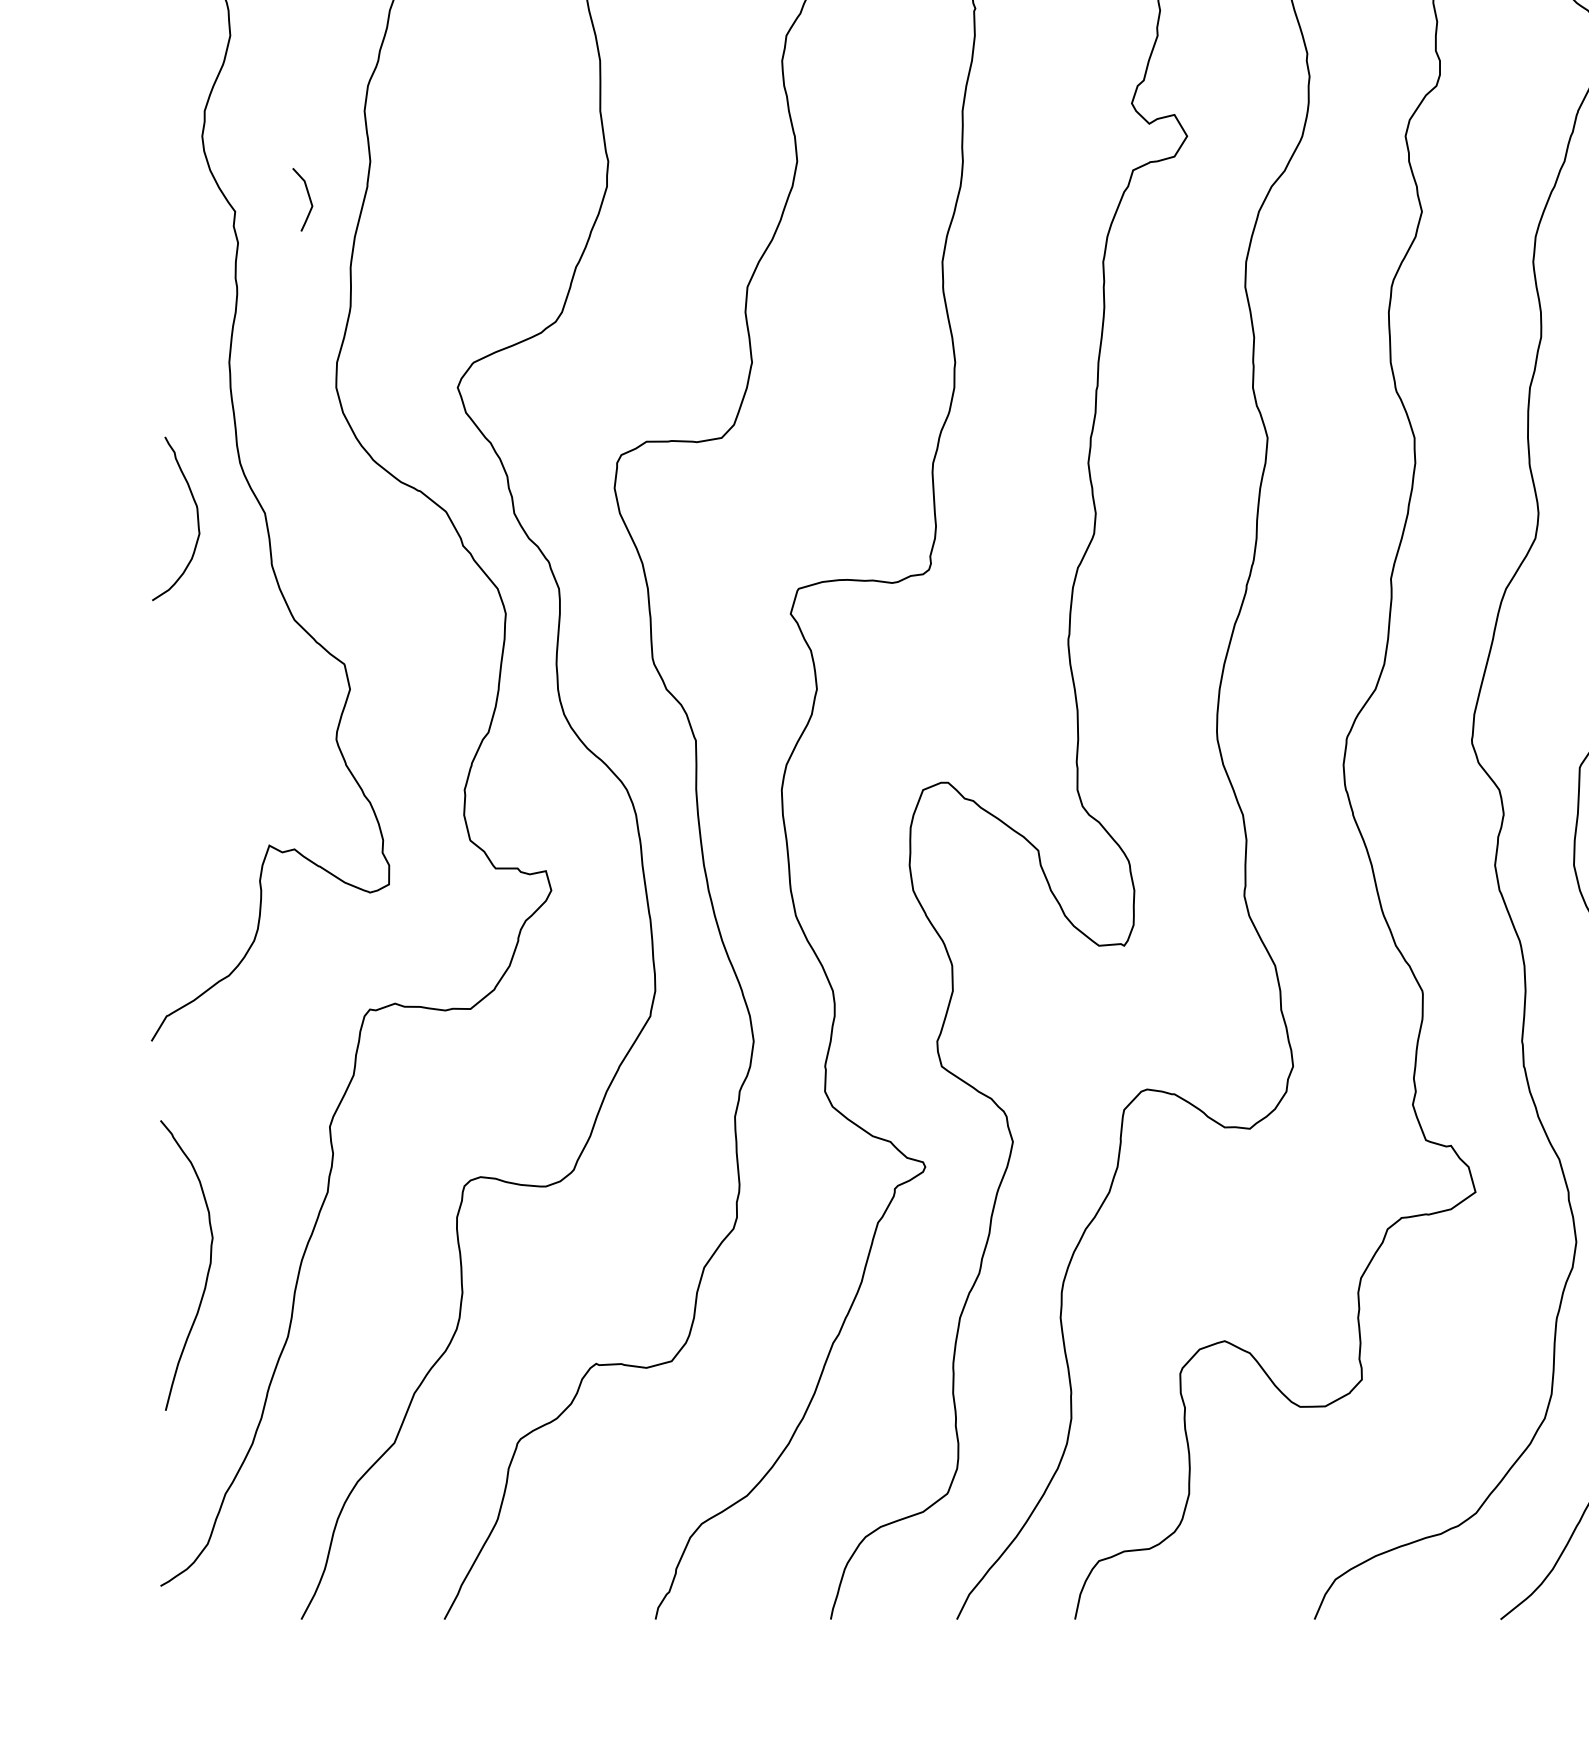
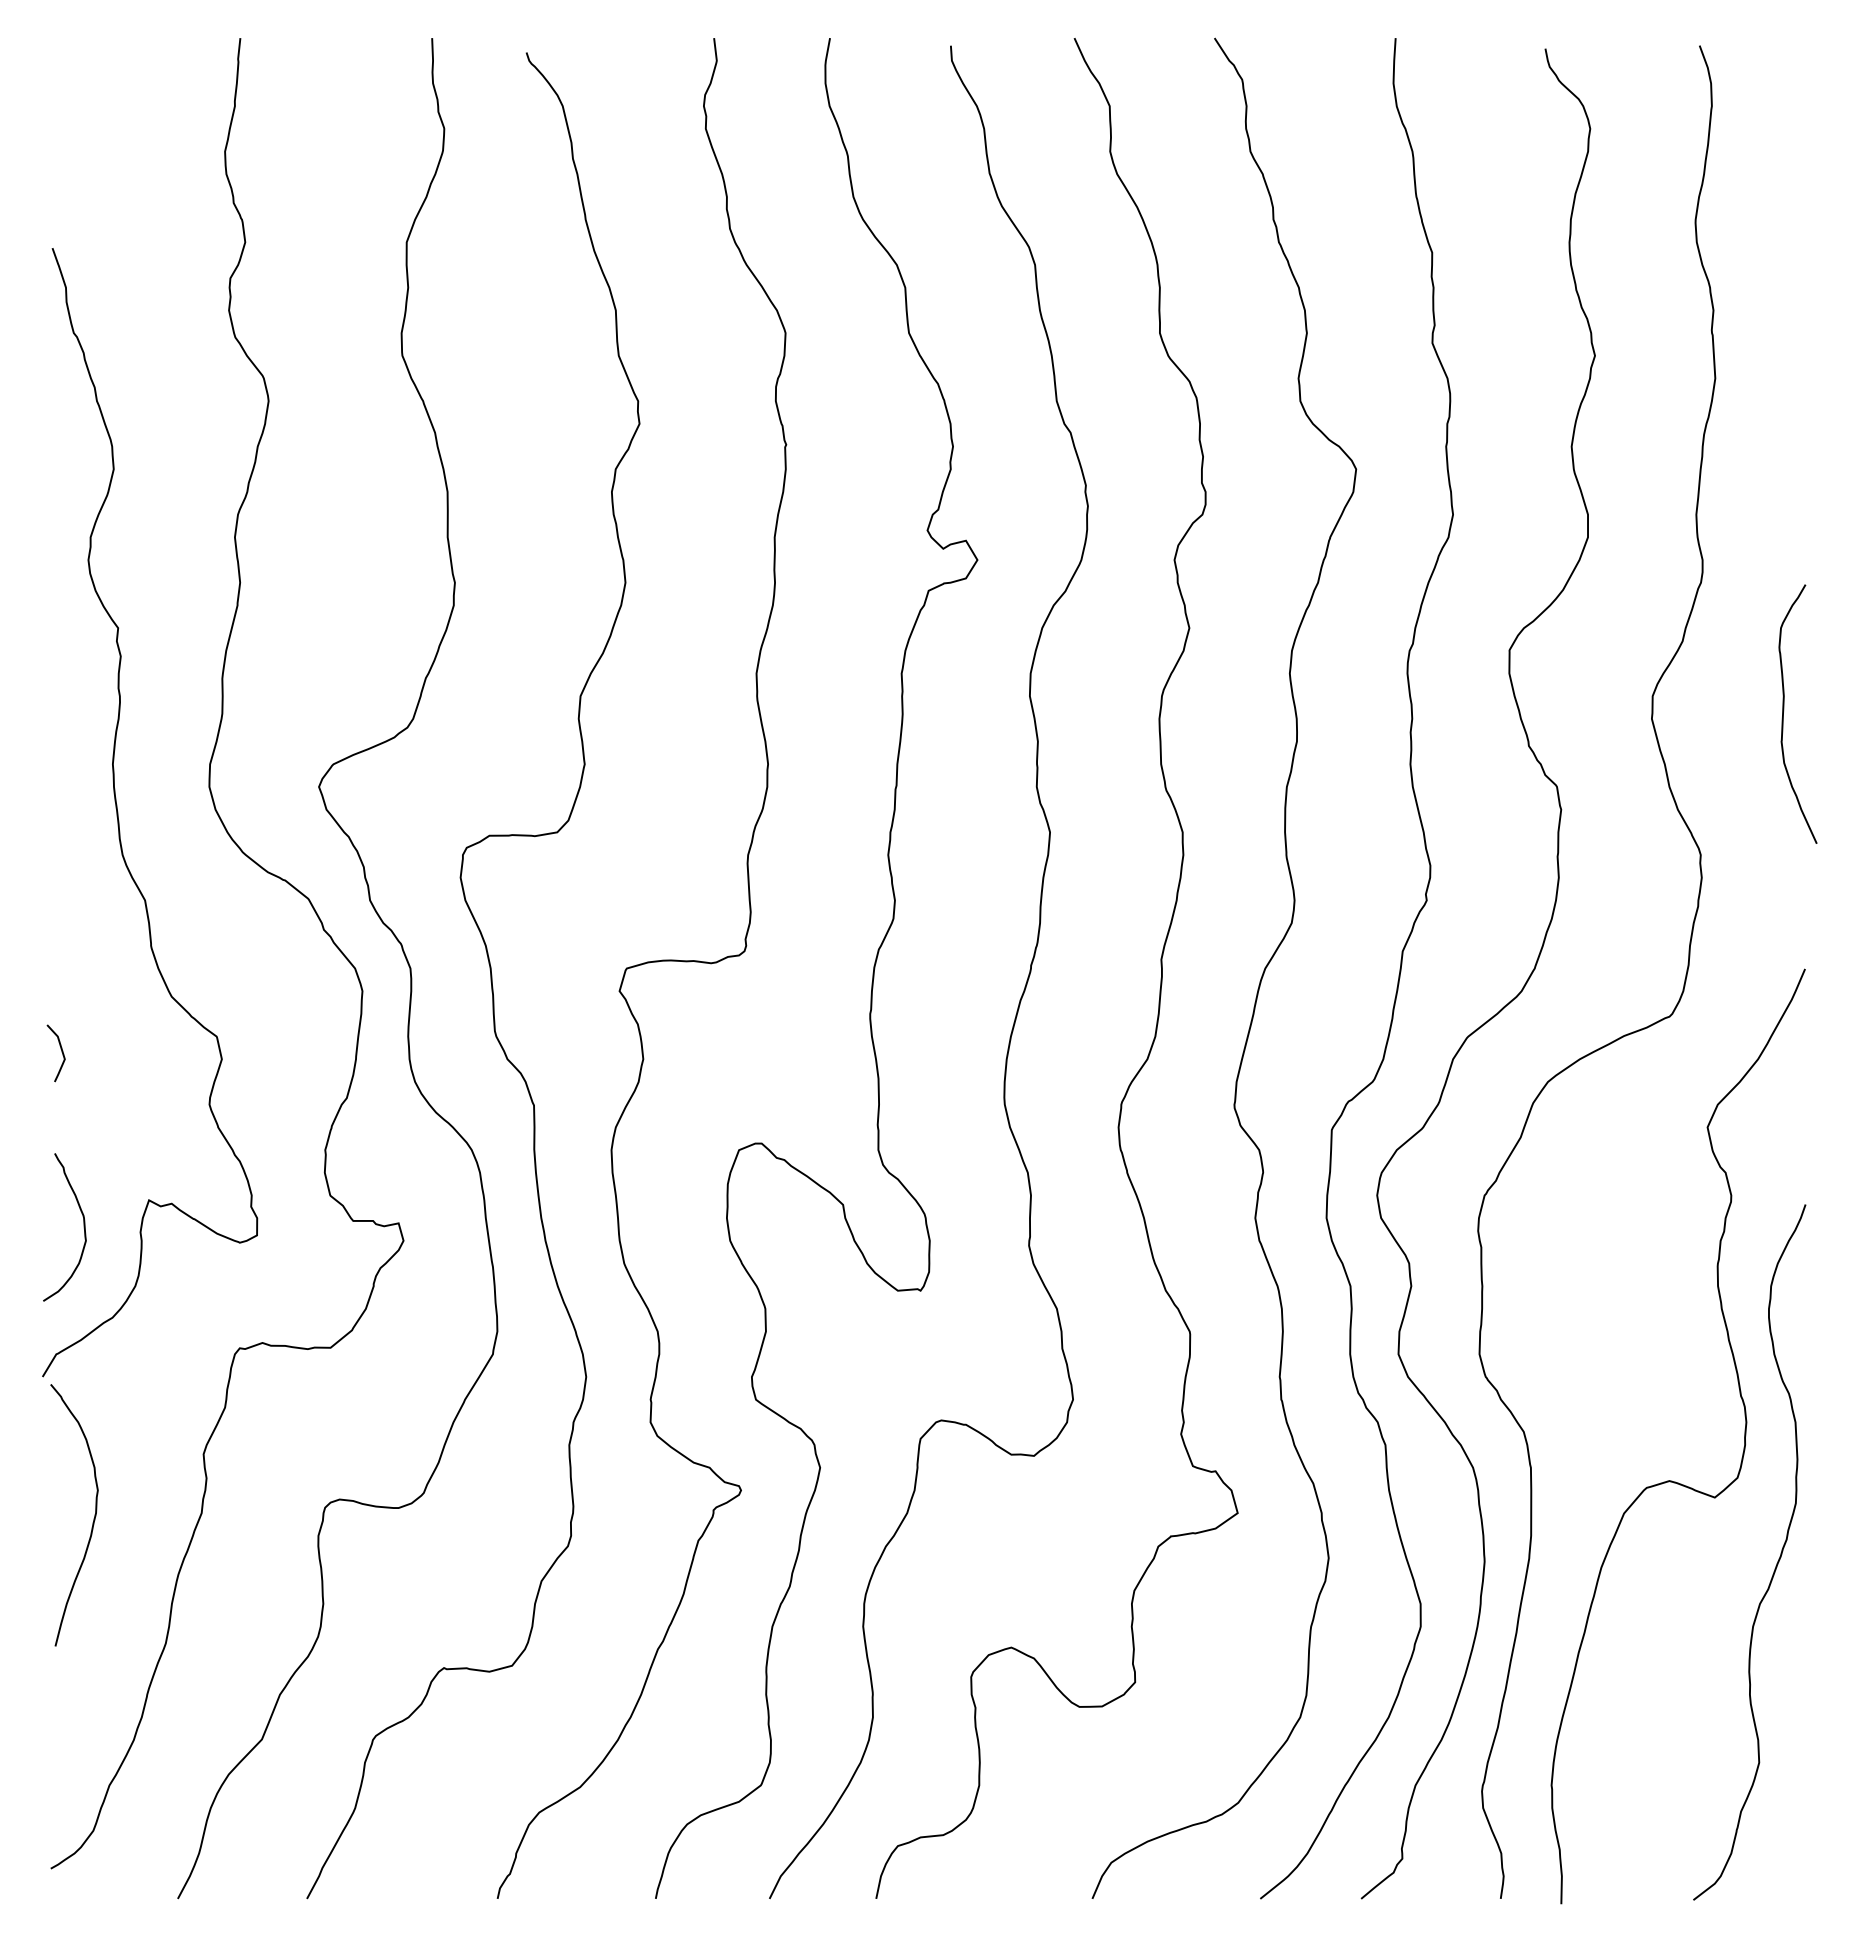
line: (308, 198) -> (61, 1052), moved
curve: (196, 518) -> (83, 1227), moved
curve: (207, 1269) -> (93, 1518), moved

